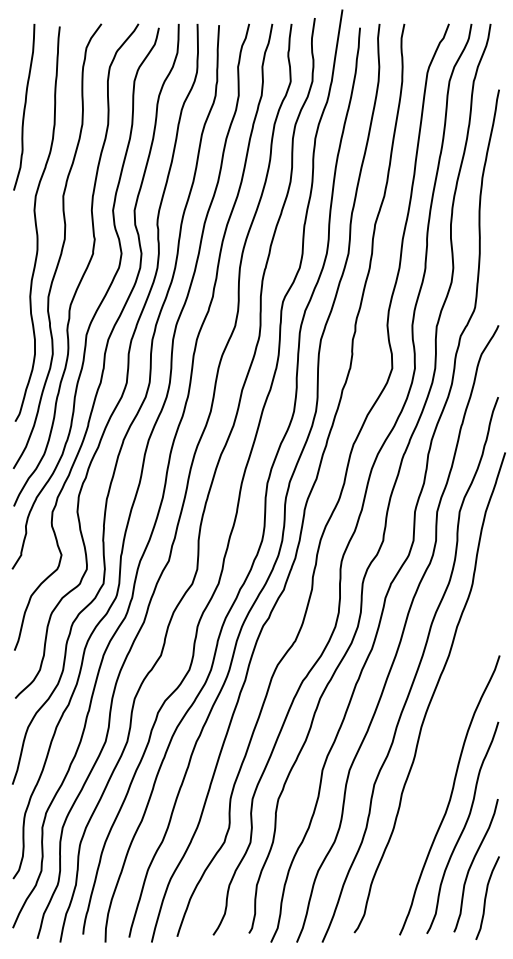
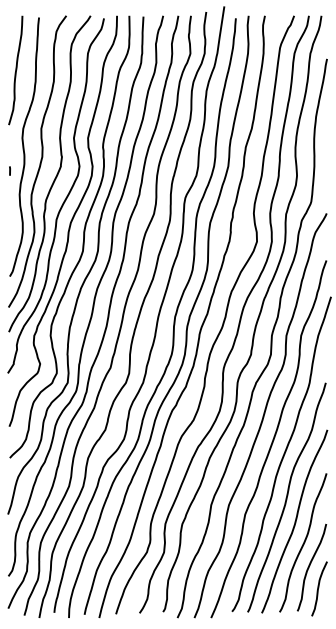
line: (14, 259) -> (9, 170), added
curve: (437, 758) -> (286, 497), added

